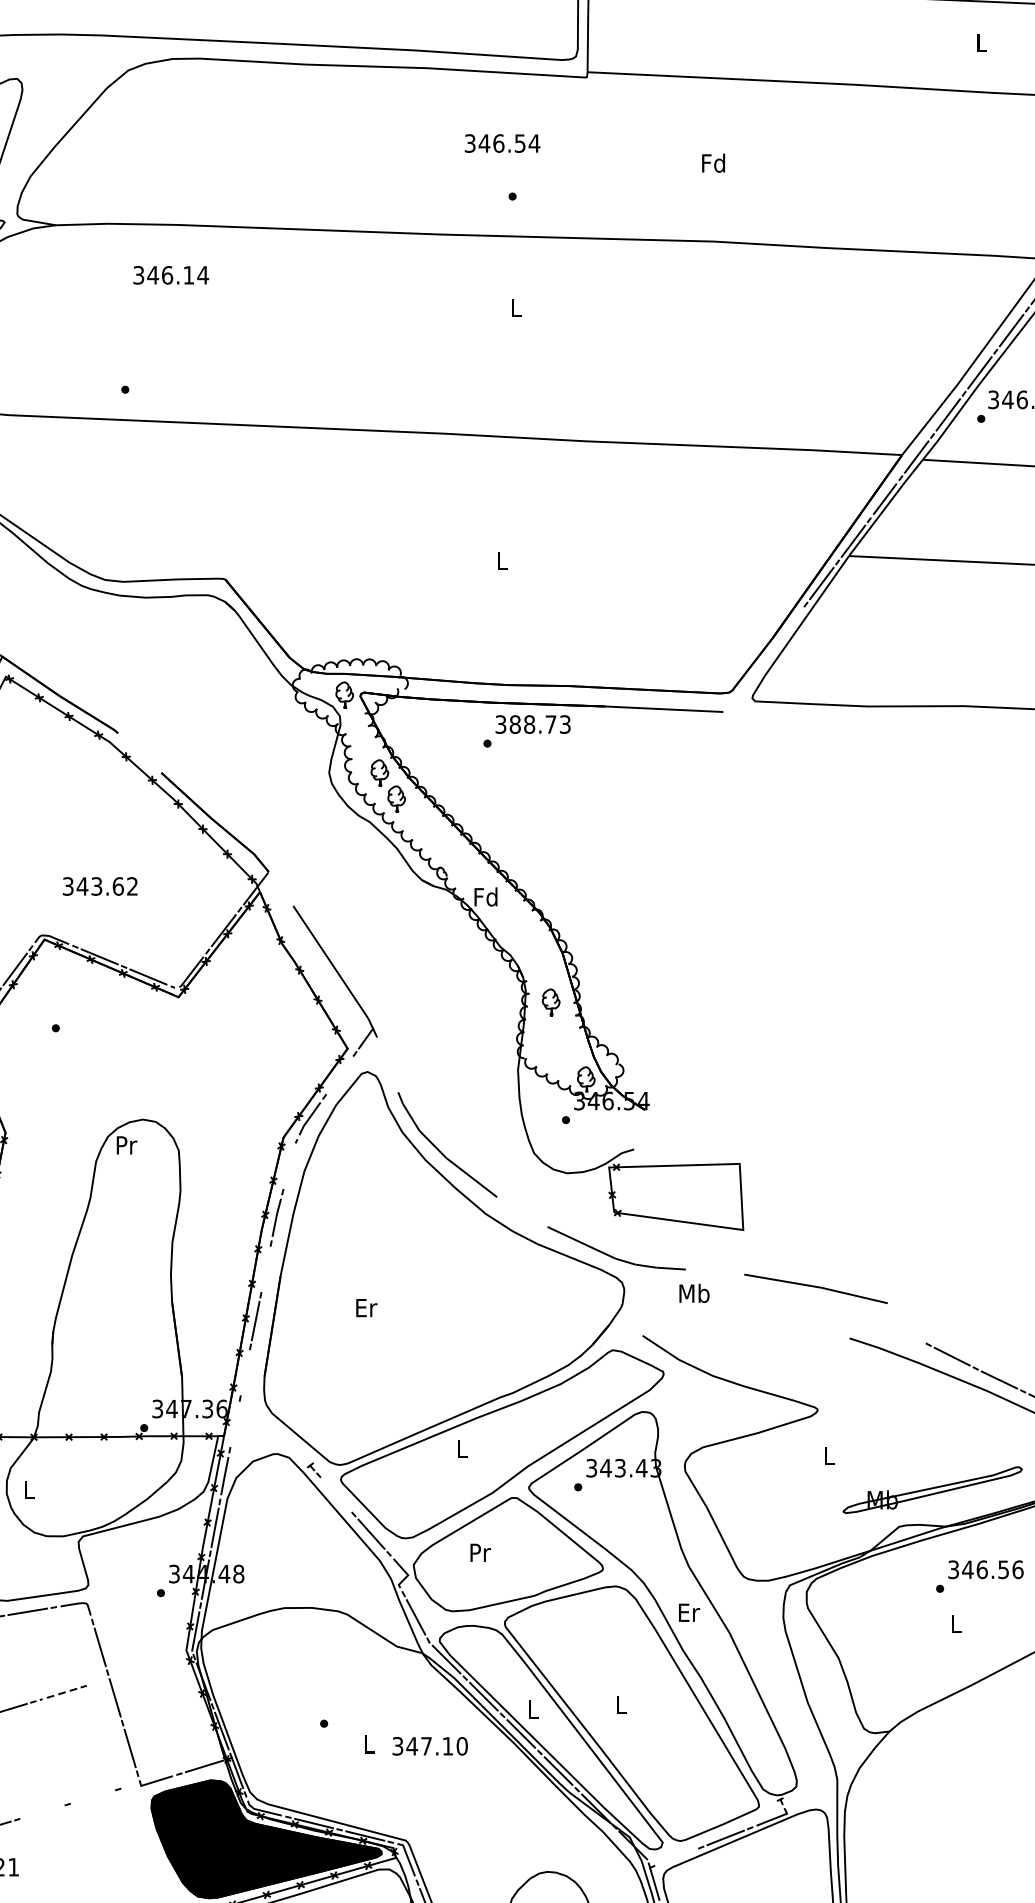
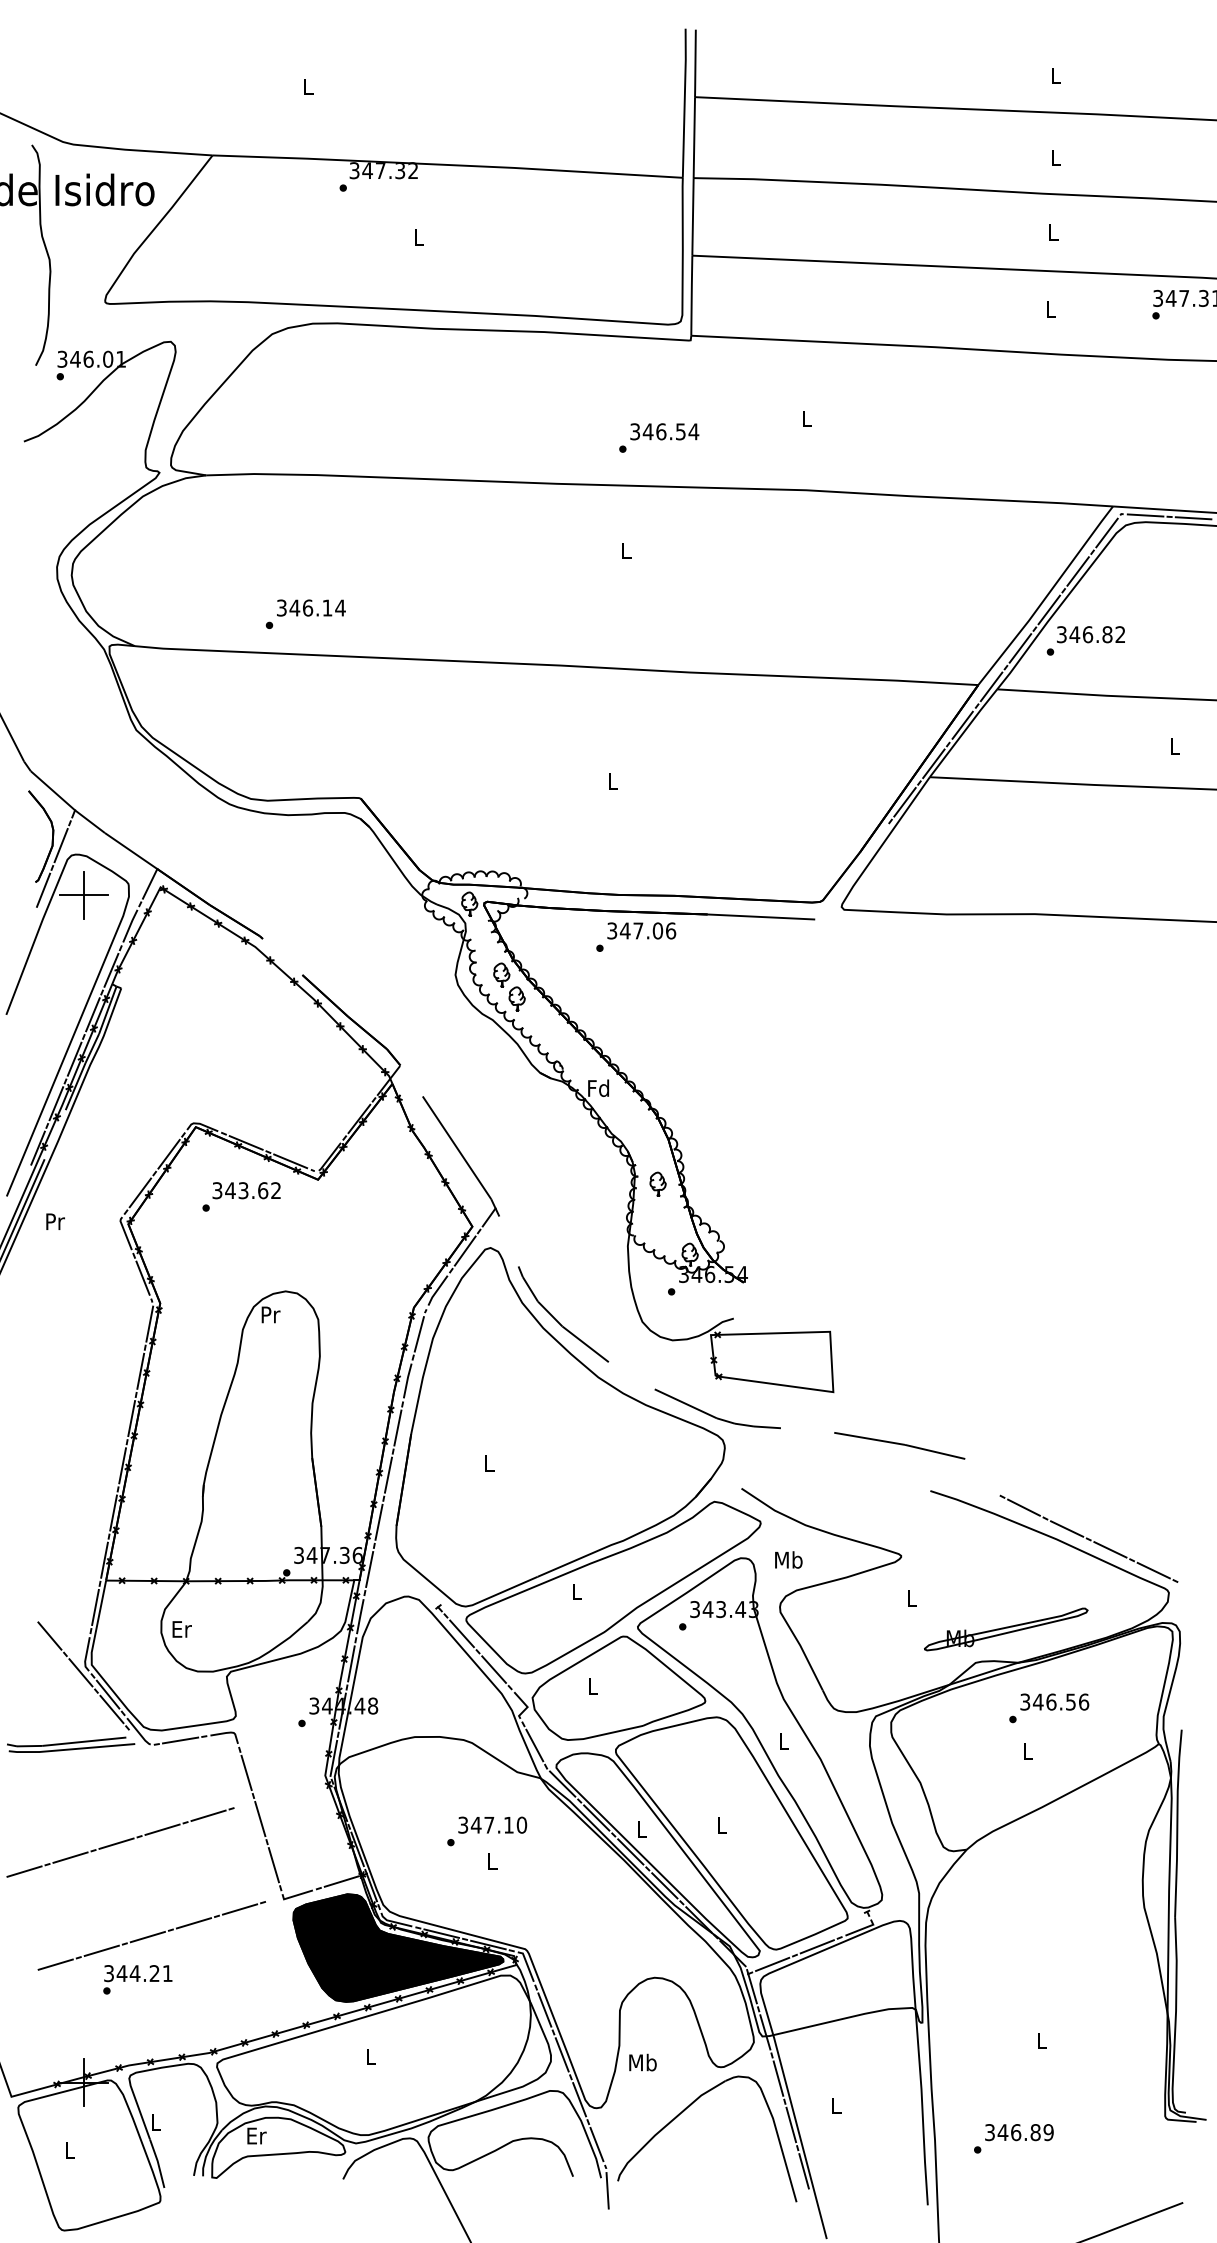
text: (502, 143) -> (664, 431), moved
text: (712, 162) -> (805, 418), Fd -> L
text: (171, 274) -> (311, 607), moved
text: (539, 724) -> (647, 930), 388.73 -> 347.06
text: (100, 886) -> (246, 1190), moved
line: (339, 1074) -> (464, 1250), added
line: (288, 1166) -> (418, 1334), added
line: (265, 1268) -> (397, 1427), added
text: (694, 1292) -> (788, 1559), moved
text: (366, 1308) -> (489, 1463), Er -> L
line: (244, 1371) -> (378, 1521), added
line: (234, 1424) -> (369, 1569), added
text: (28, 1490) -> (181, 1629), L -> Er
line: (335, 1494) -> (461, 1633), added
text: (480, 1552) -> (593, 1686), Pr -> L
text: (688, 1612) -> (783, 1741), Er -> L
line: (58, 1694) -> (208, 1815), dashed -> solid
text: (429, 1745) -> (492, 1824), moved
line: (92, 1797) -> (239, 1909), added
line: (42, 1812) -> (193, 1923), added
line: (676, 1856) -> (772, 1963), added

